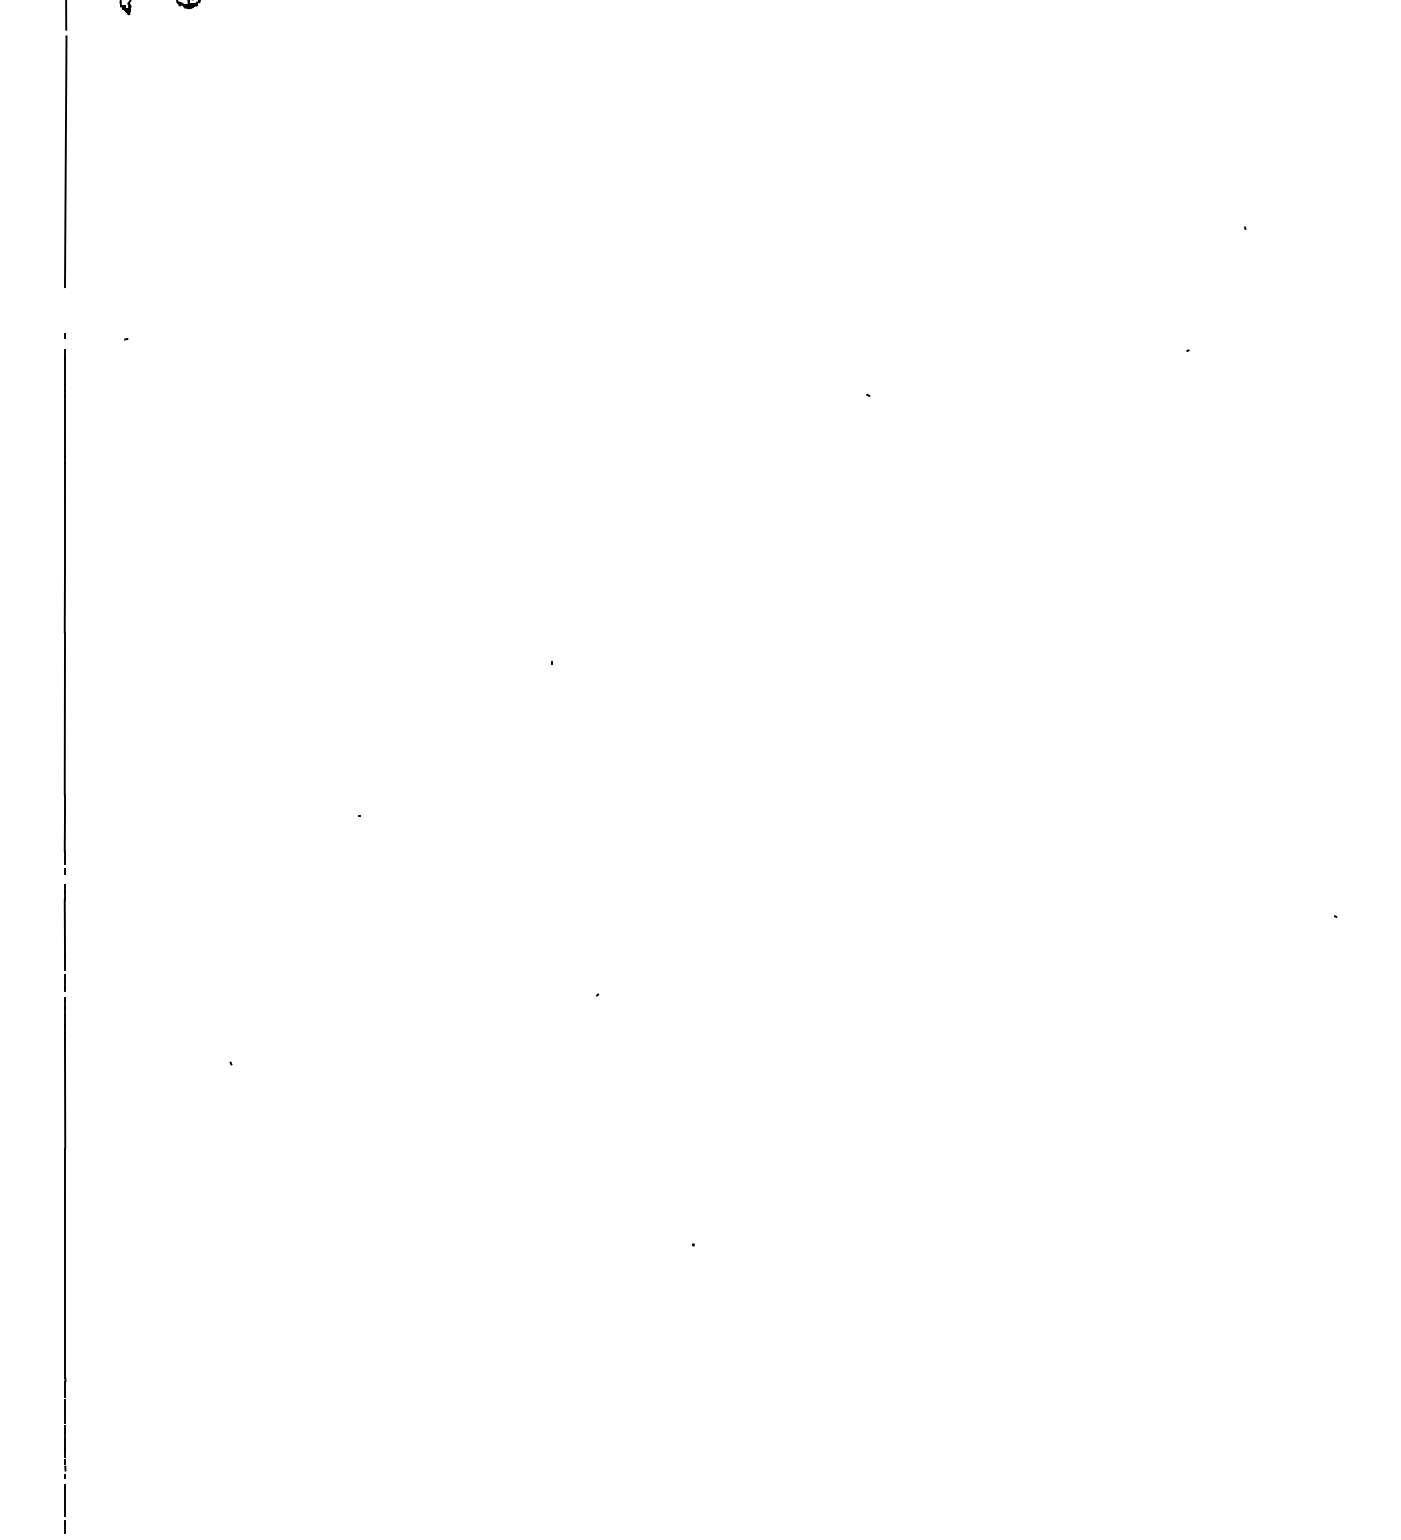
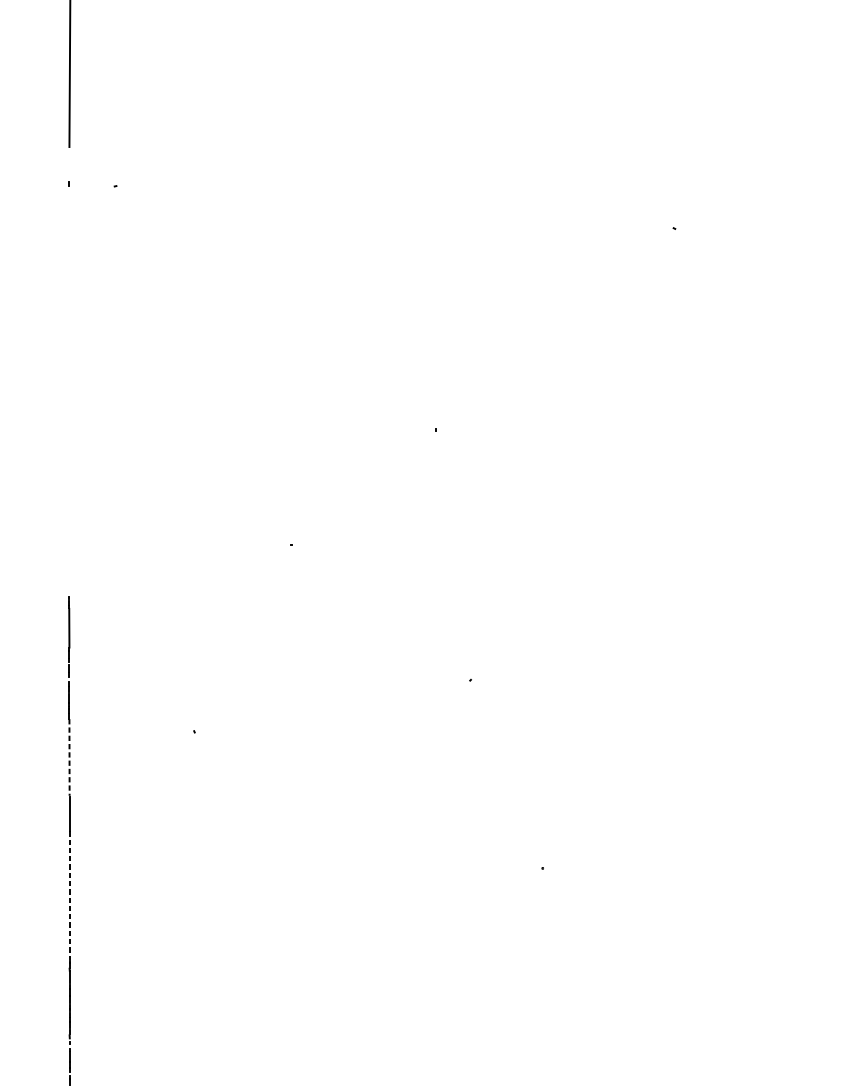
line: (64, 611) -> (69, 391), removed
line: (65, 1097) -> (69, 757), solid -> dashed
line: (65, 1281) -> (69, 895), solid -> dashed

